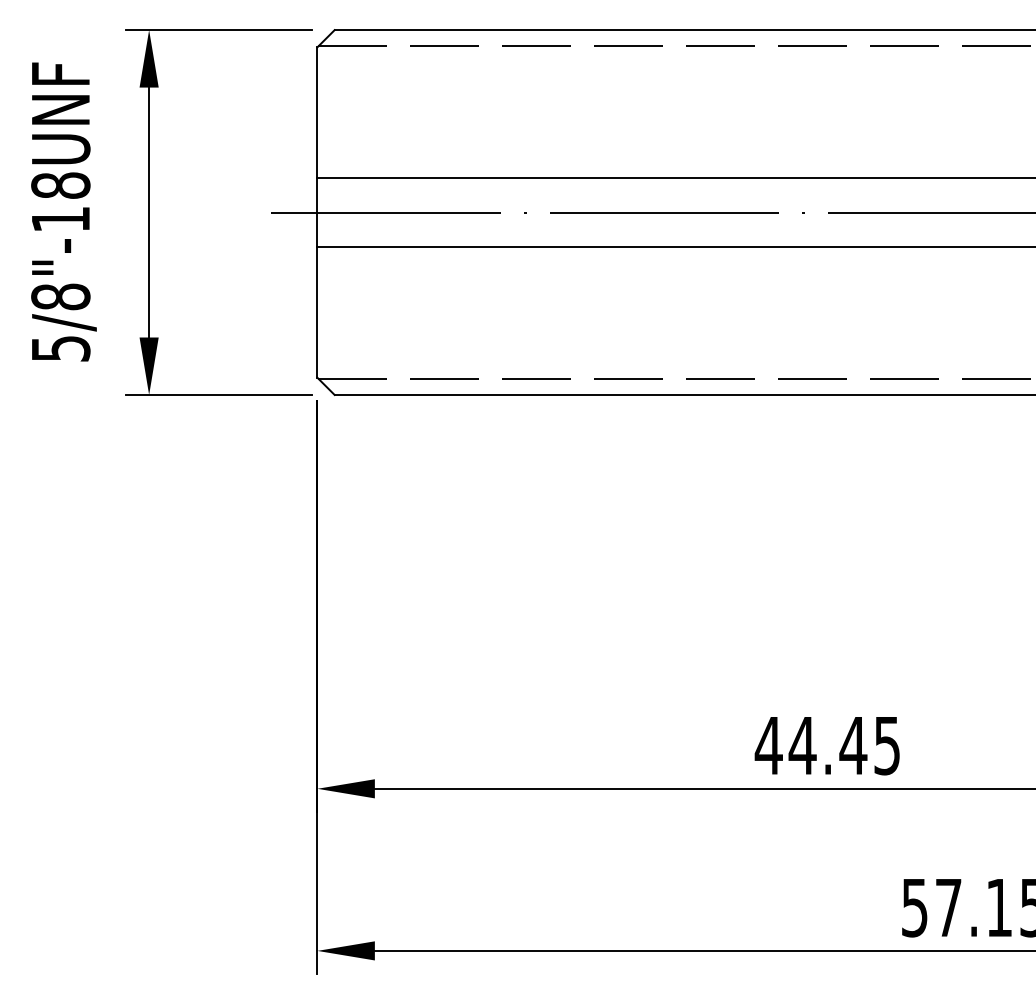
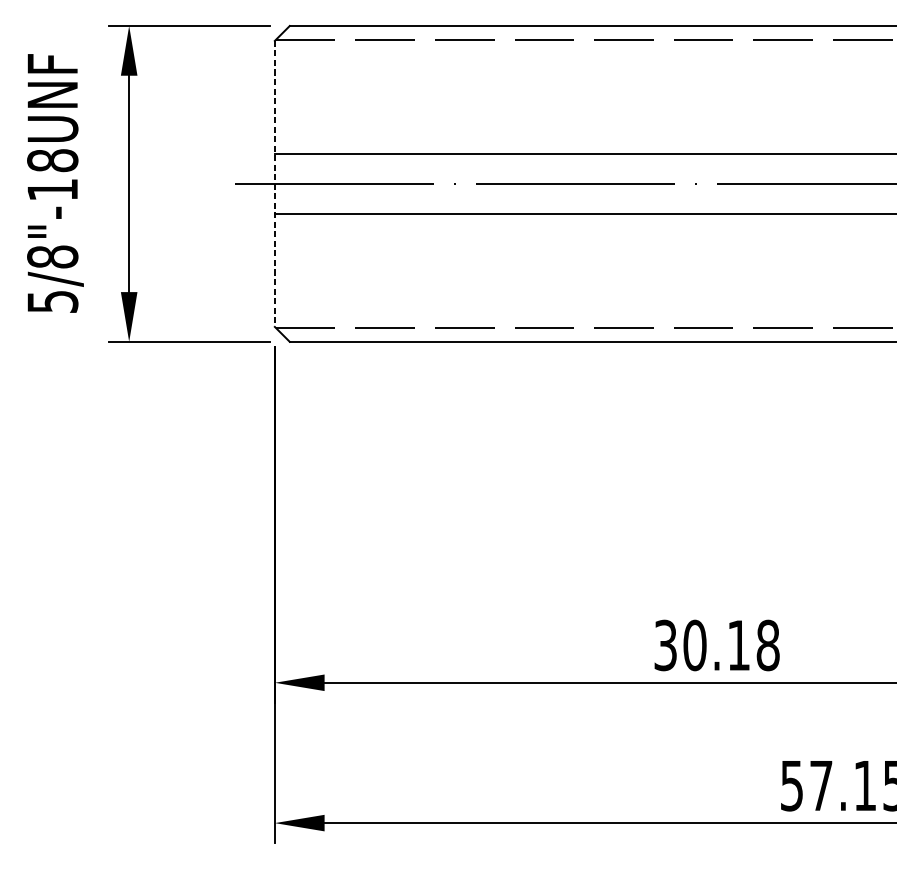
line: (317, 213) -> (274, 184), solid -> dashed
text: (827, 745) -> (716, 645), 44.45 -> 30.18

